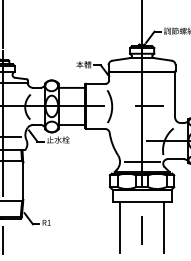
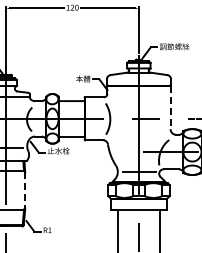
line: (175, 94) -> (170, 107), solid -> dashed
line: (23, 182) -> (25, 191), solid -> dashed

